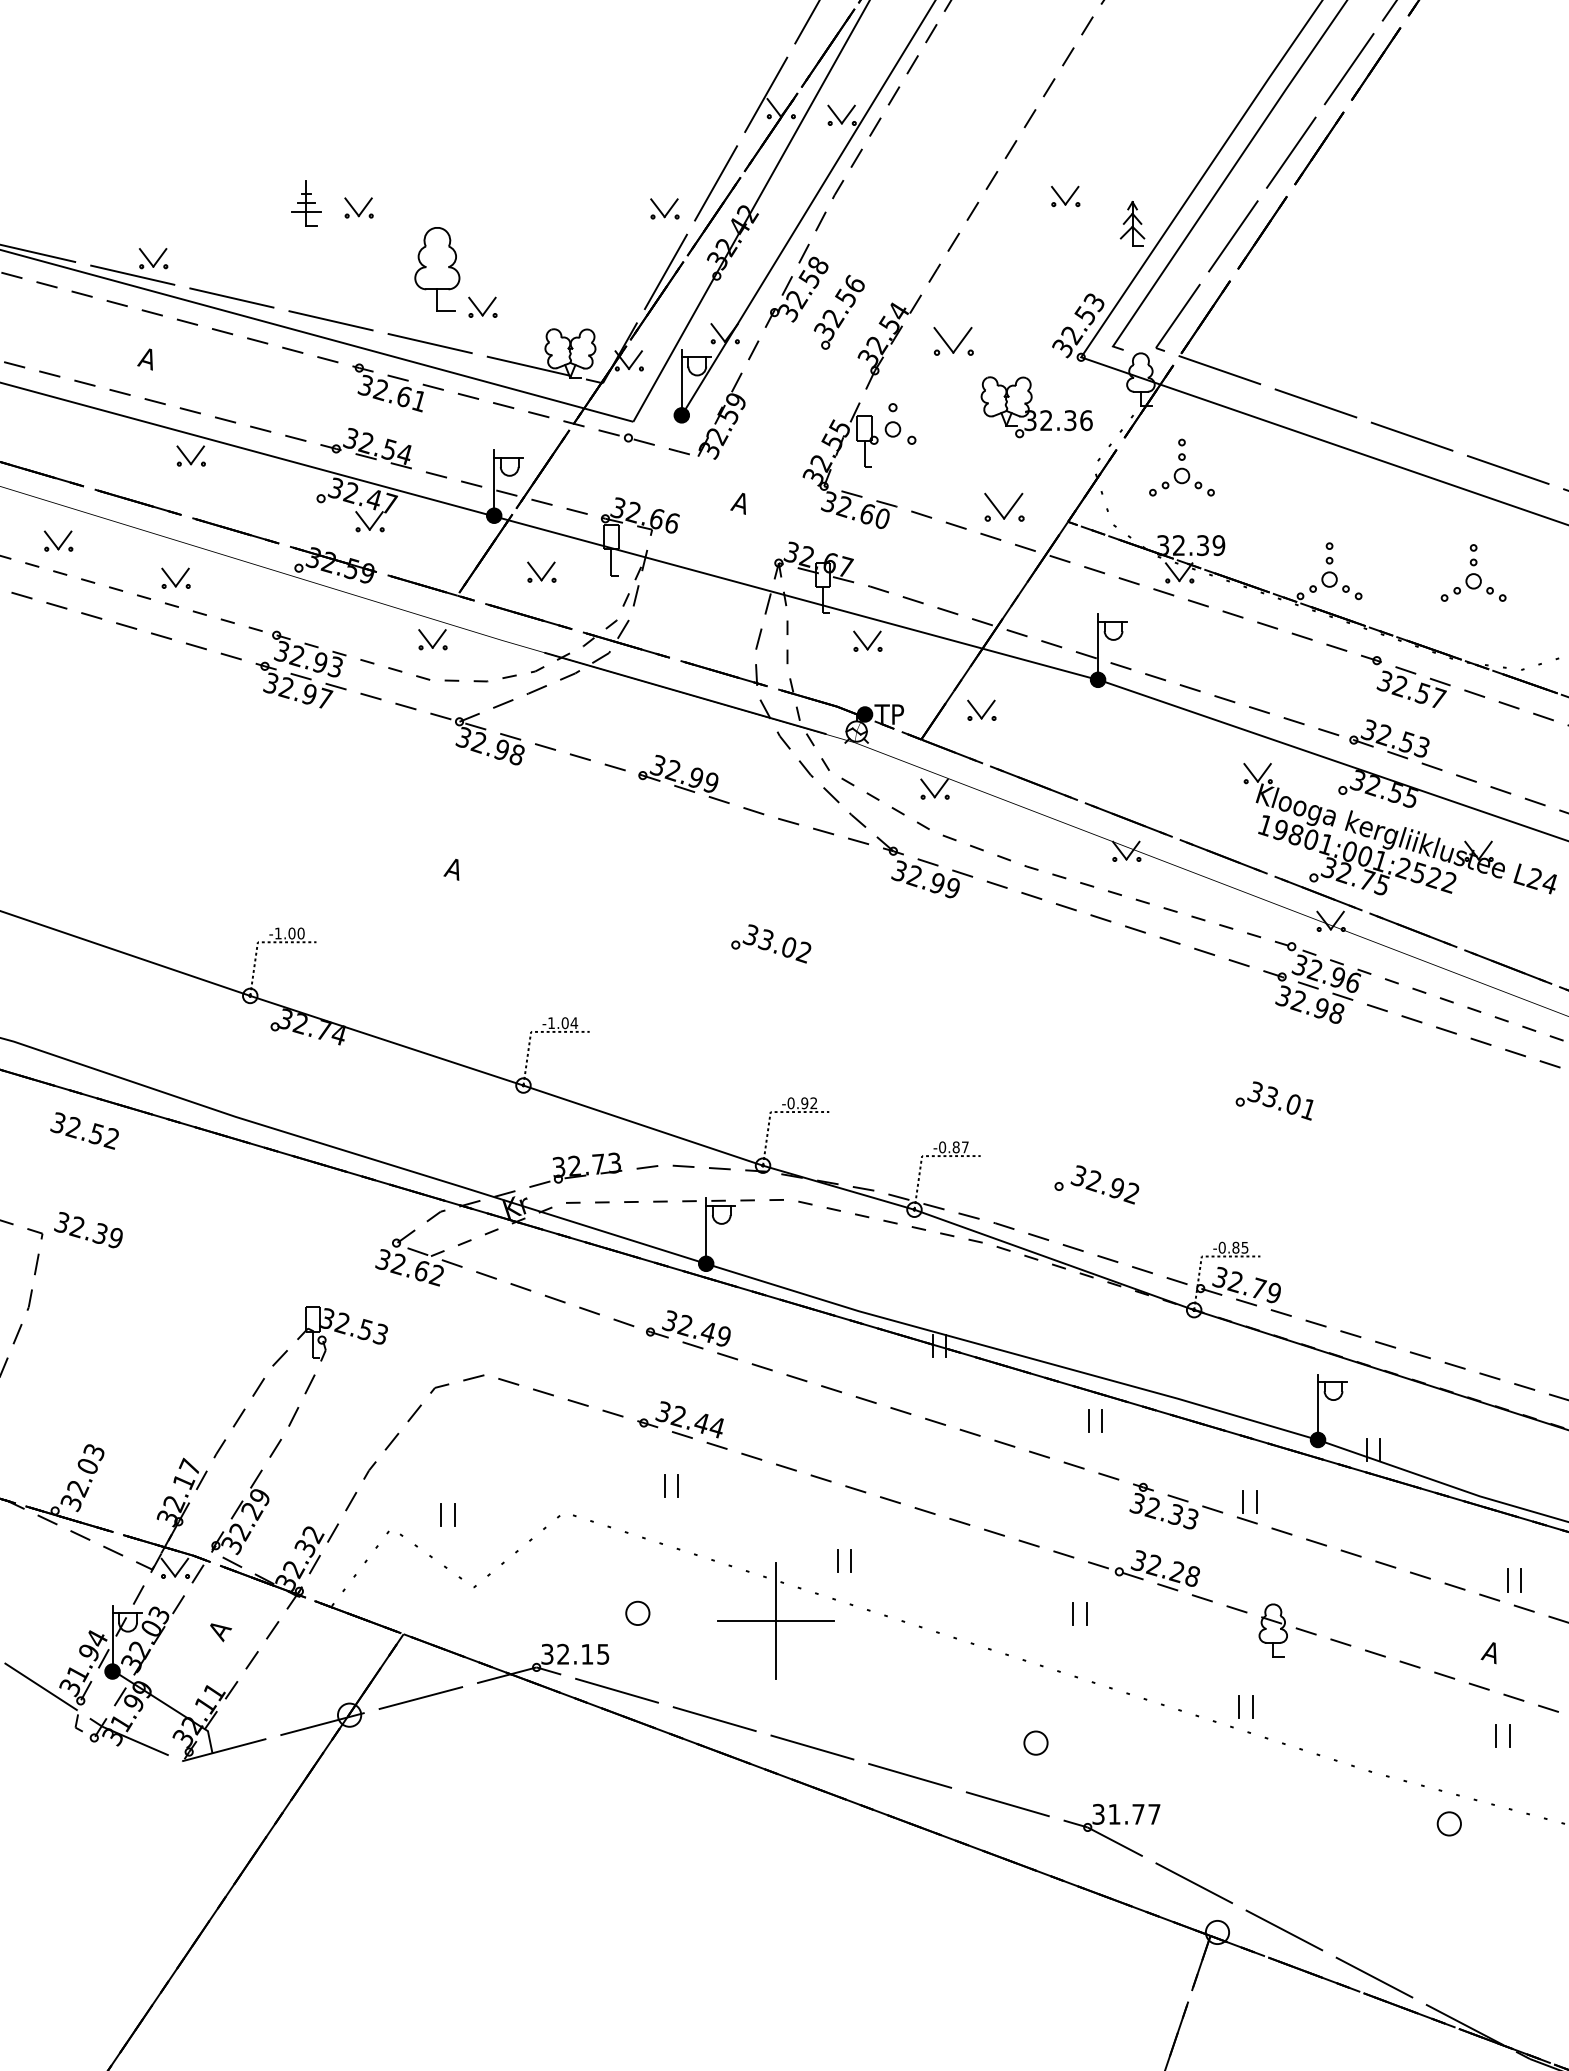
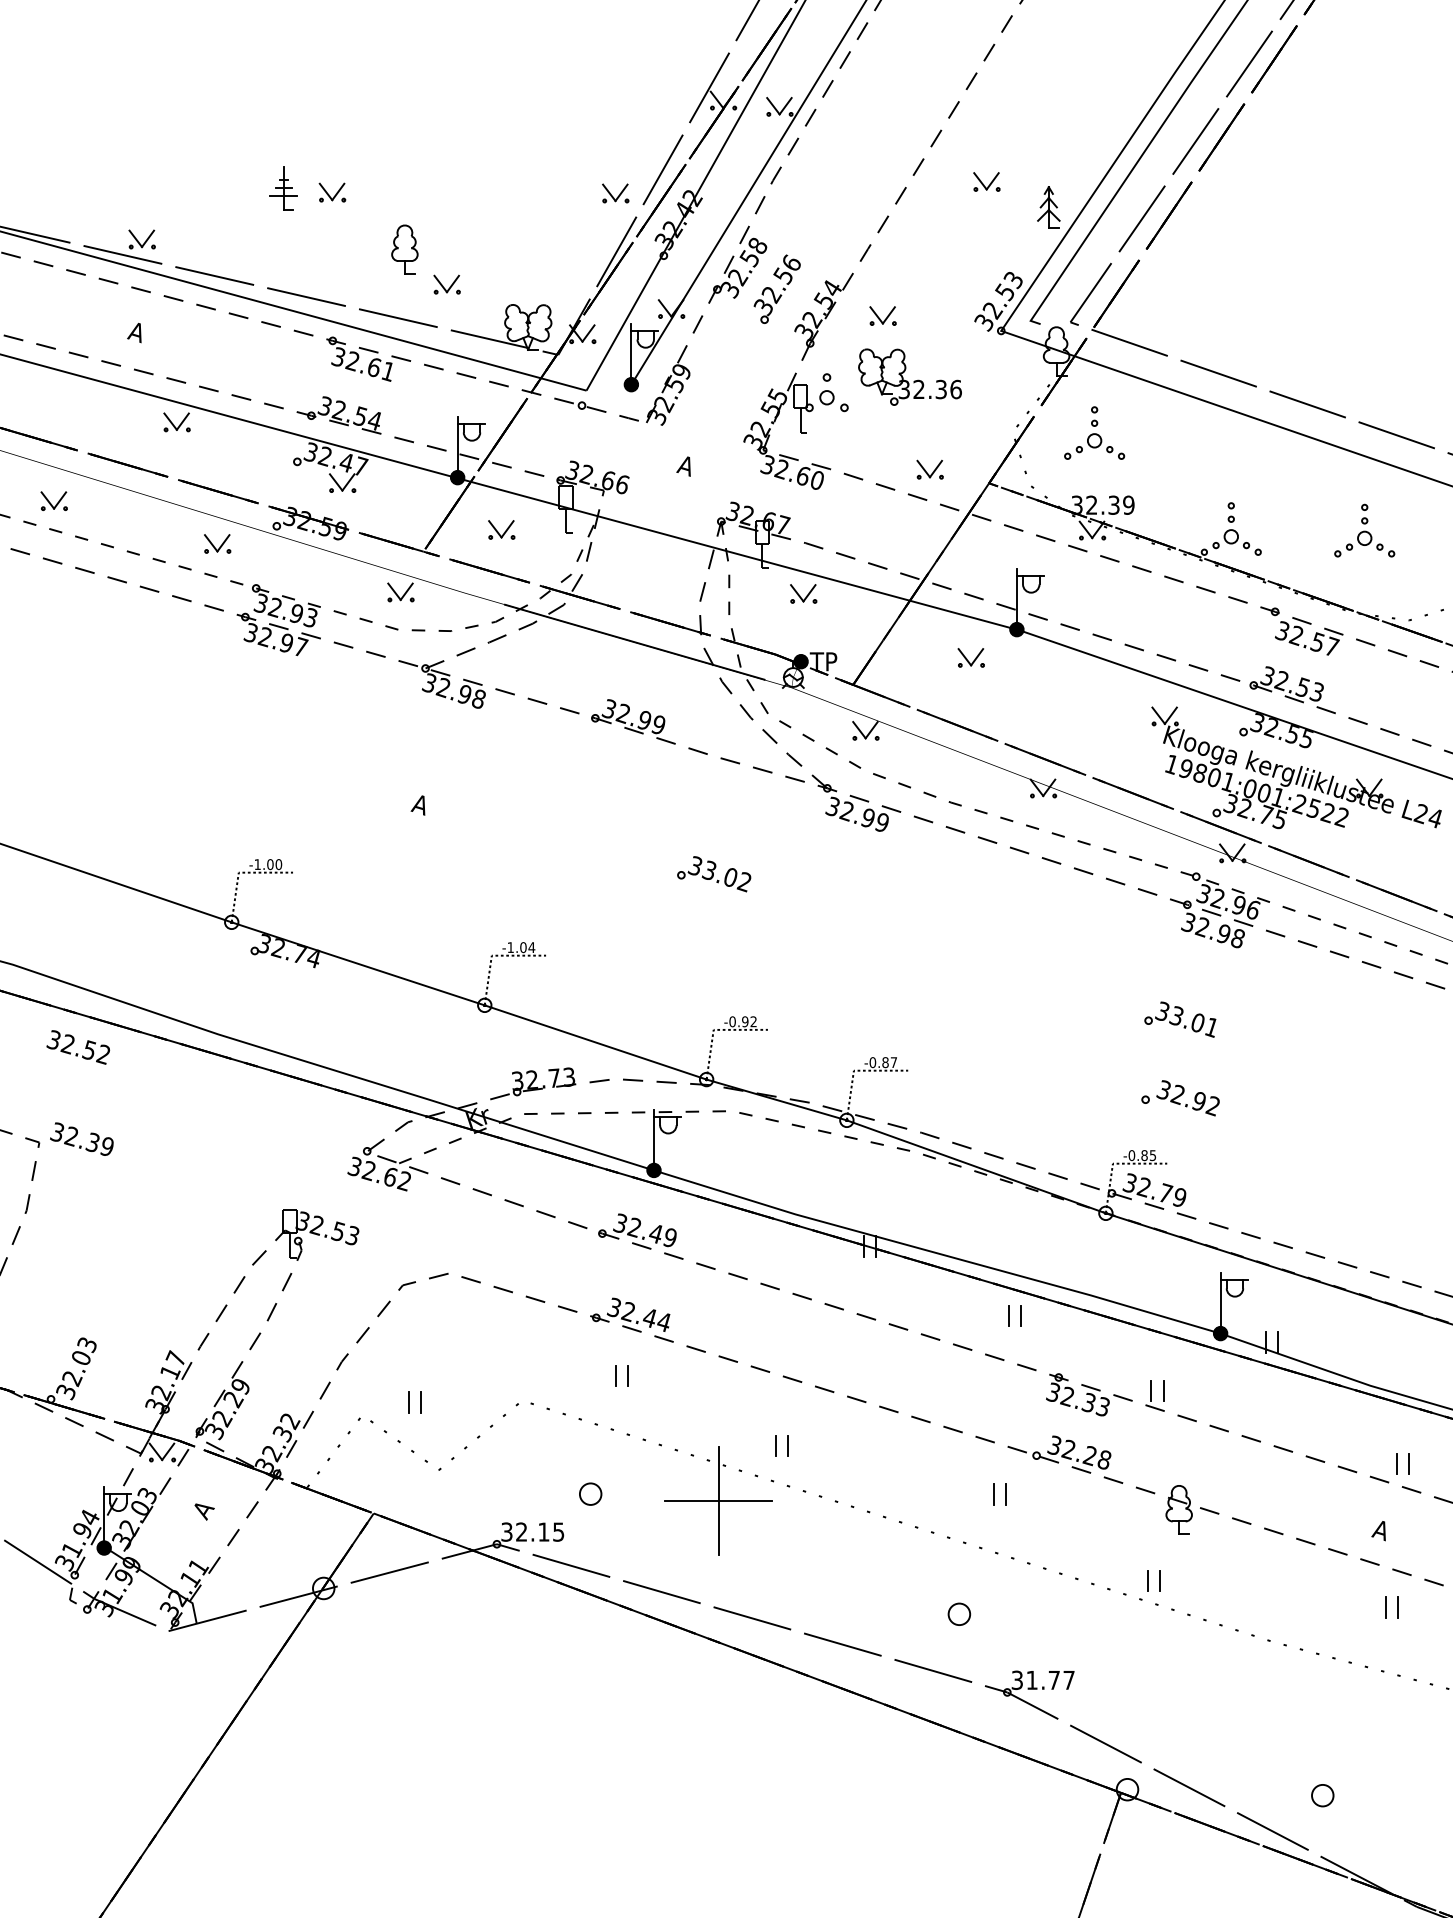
part: (436, 269) -> (404, 249), size x0.62
part: (953, 340) -> (883, 315), size x0.71
part: (1036, 407) -> (909, 377), moved
part: (1004, 506) -> (930, 469), size x0.71
part: (175, 577) -> (217, 543), moved
part: (981, 709) -> (970, 657), moved
part: (1096, 1184) -> (1180, 1097), moved
part: (1448, 1823) -> (1321, 1795), moved

